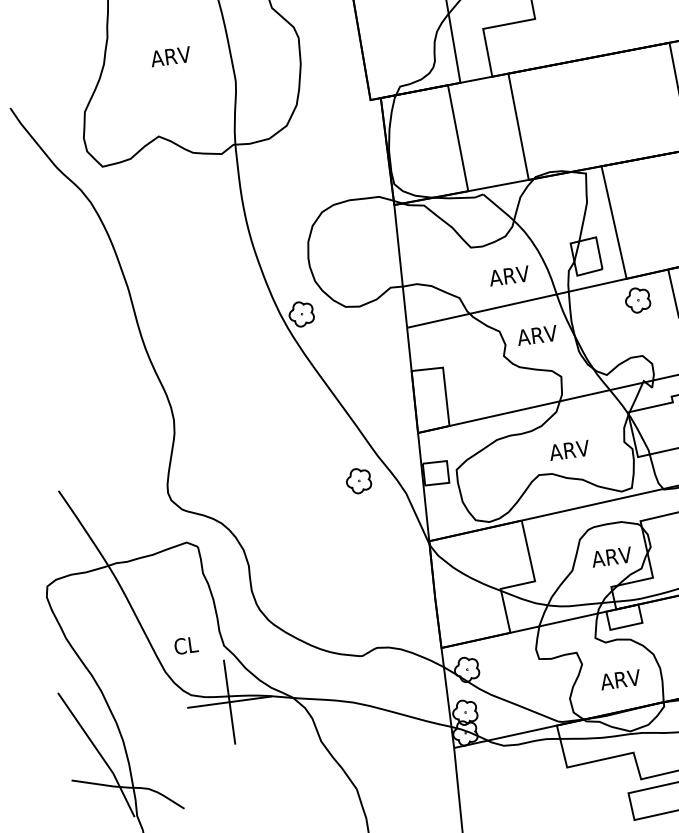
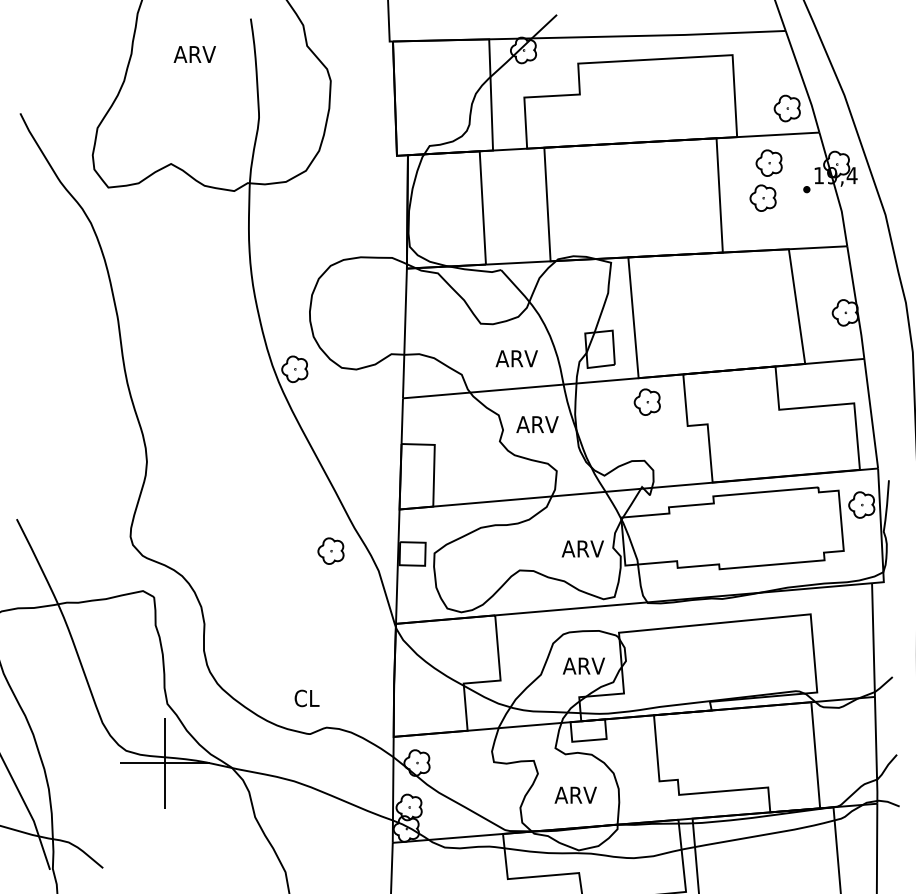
text: (170, 56) -> (194, 54), moved
text: (569, 450) -> (582, 548), moved
text: (185, 645) -> (306, 698), moved

